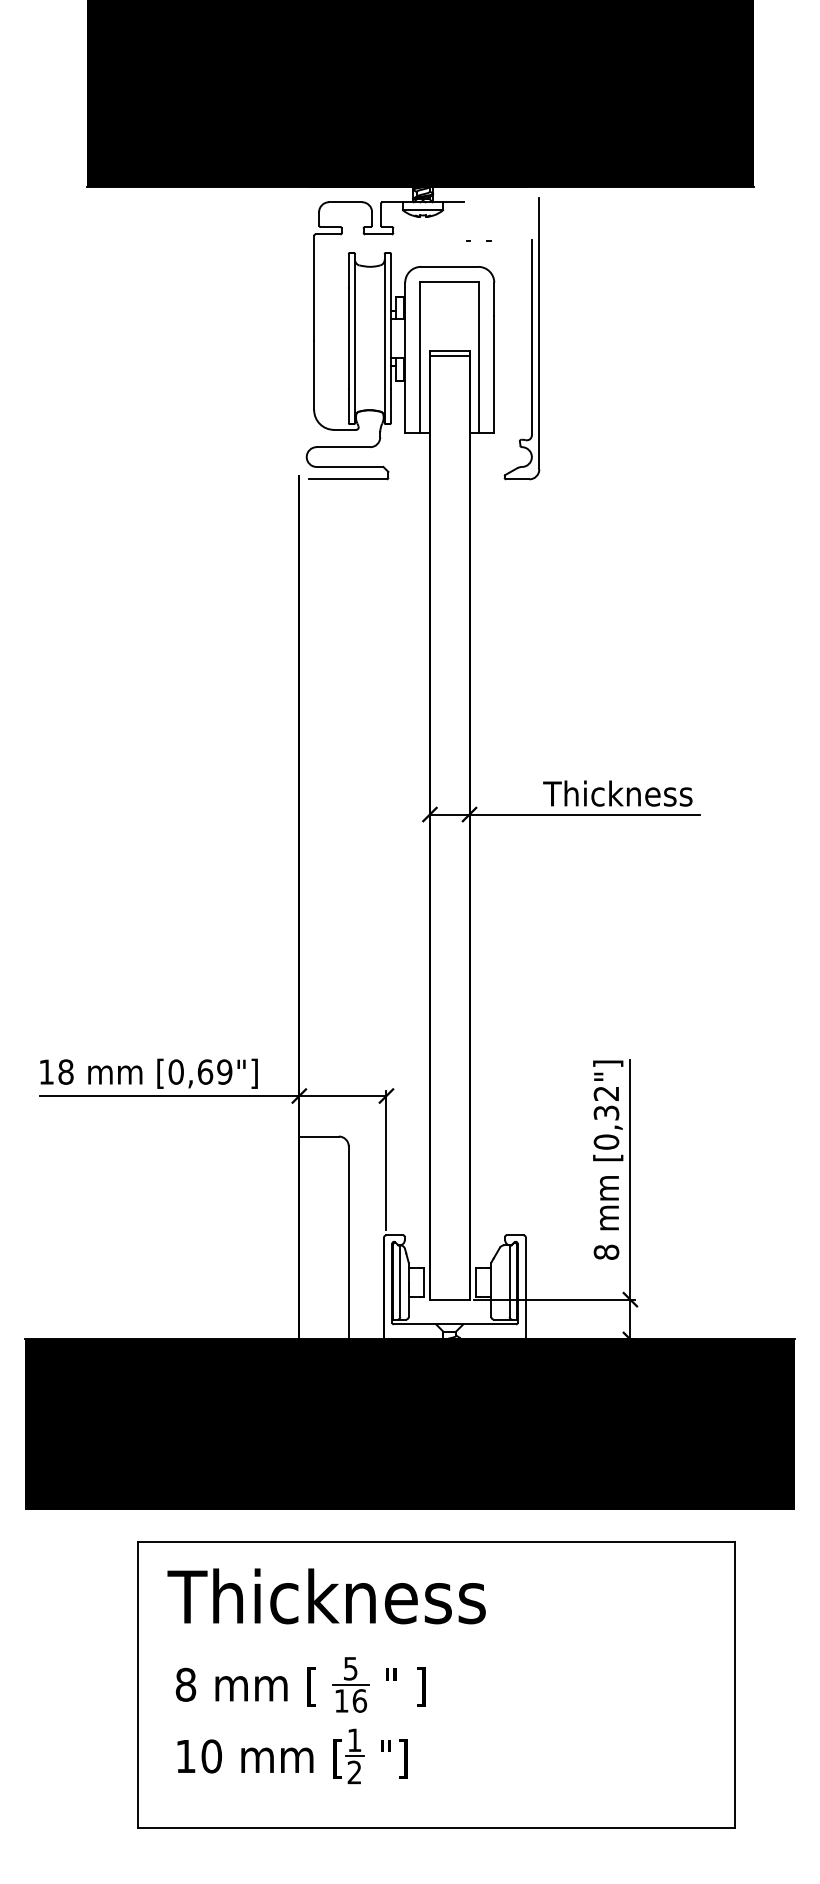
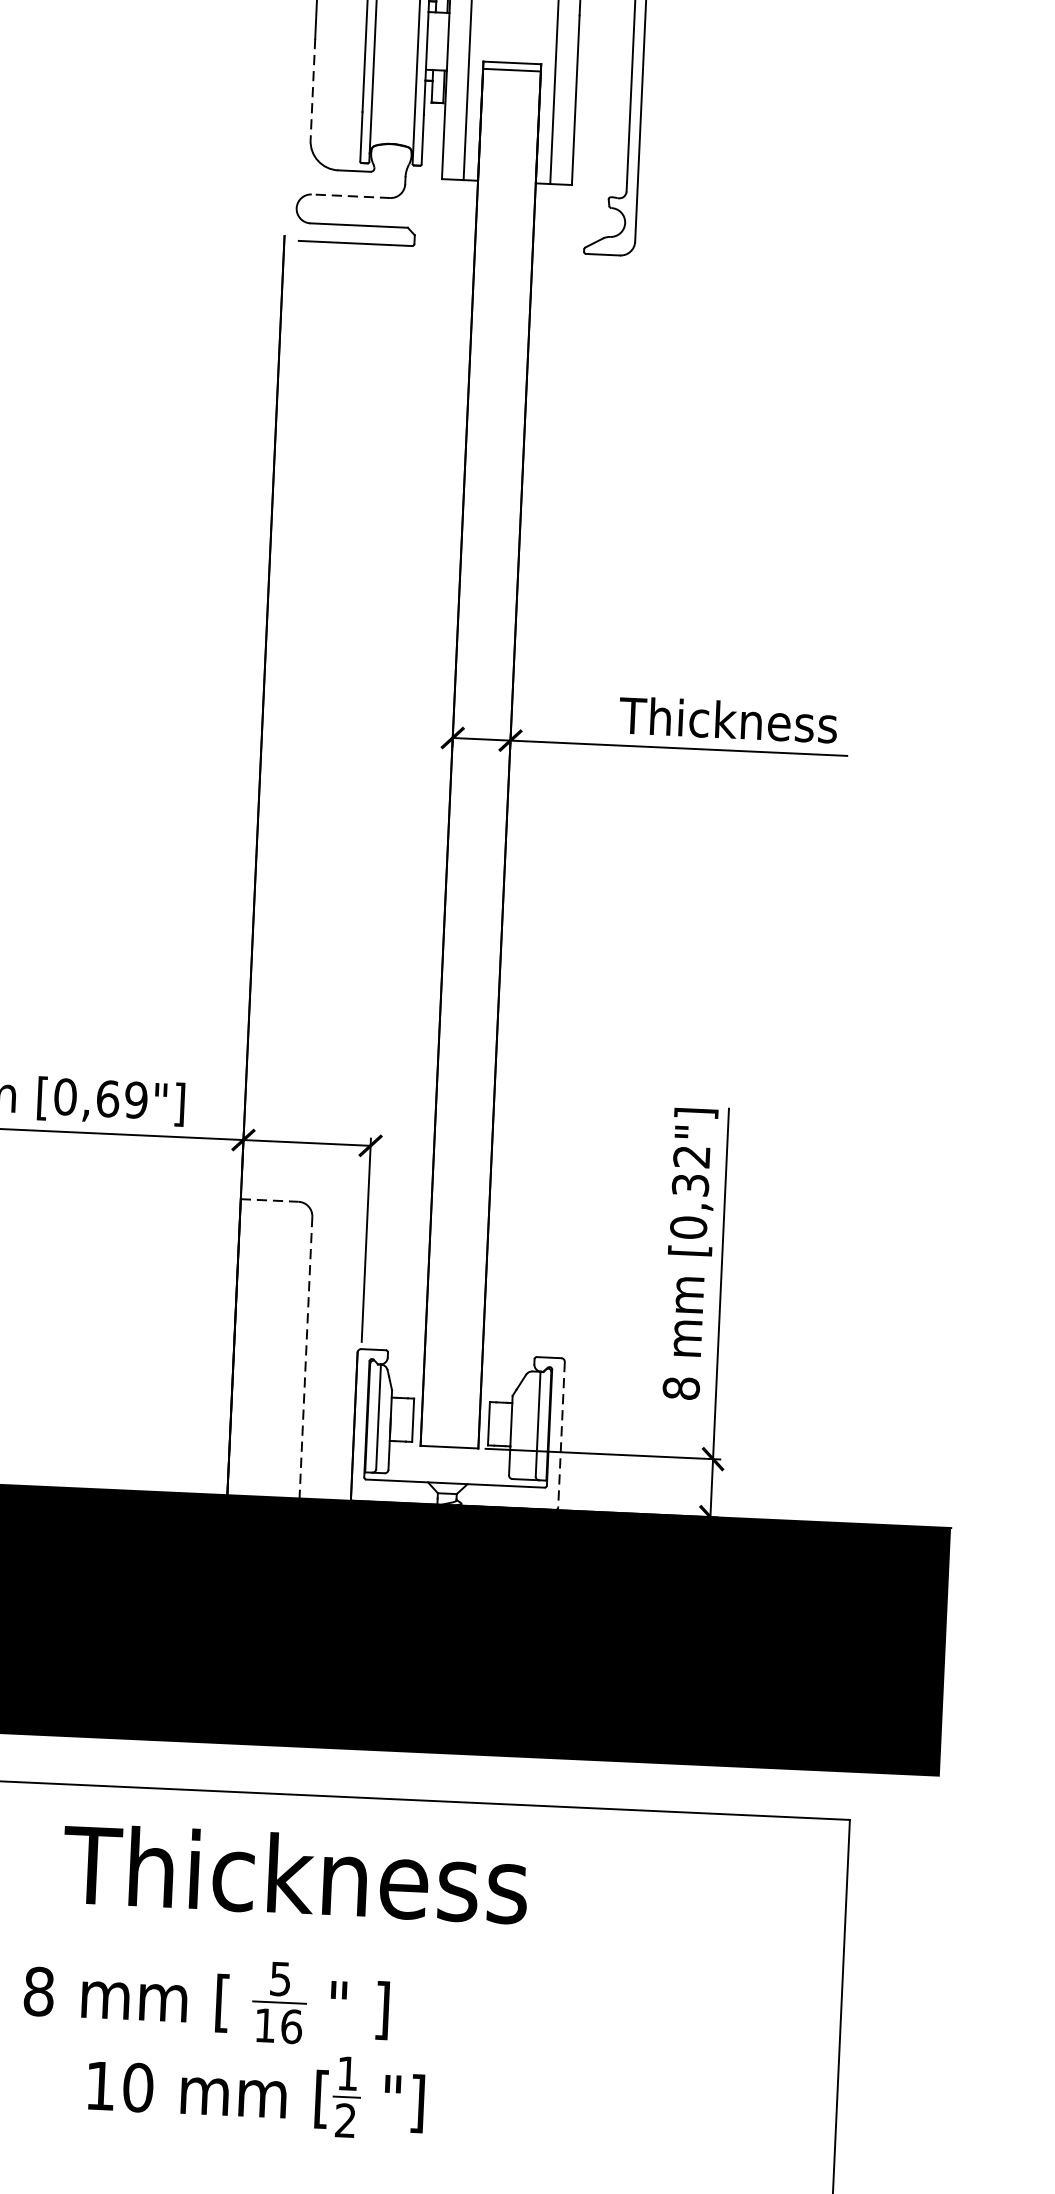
line: (314, 375) -> (313, 89), solid -> dashed
line: (343, 447) -> (350, 196), solid -> dashed
line: (319, 1136) -> (270, 1200), solid -> dashed
line: (348, 1243) -> (305, 1358), solid -> dashed
line: (525, 1287) -> (560, 1434), solid -> dashed
text: (326, 1596) -> (295, 1874), moved
part: (292, 1756) -> (256, 2093), moved

